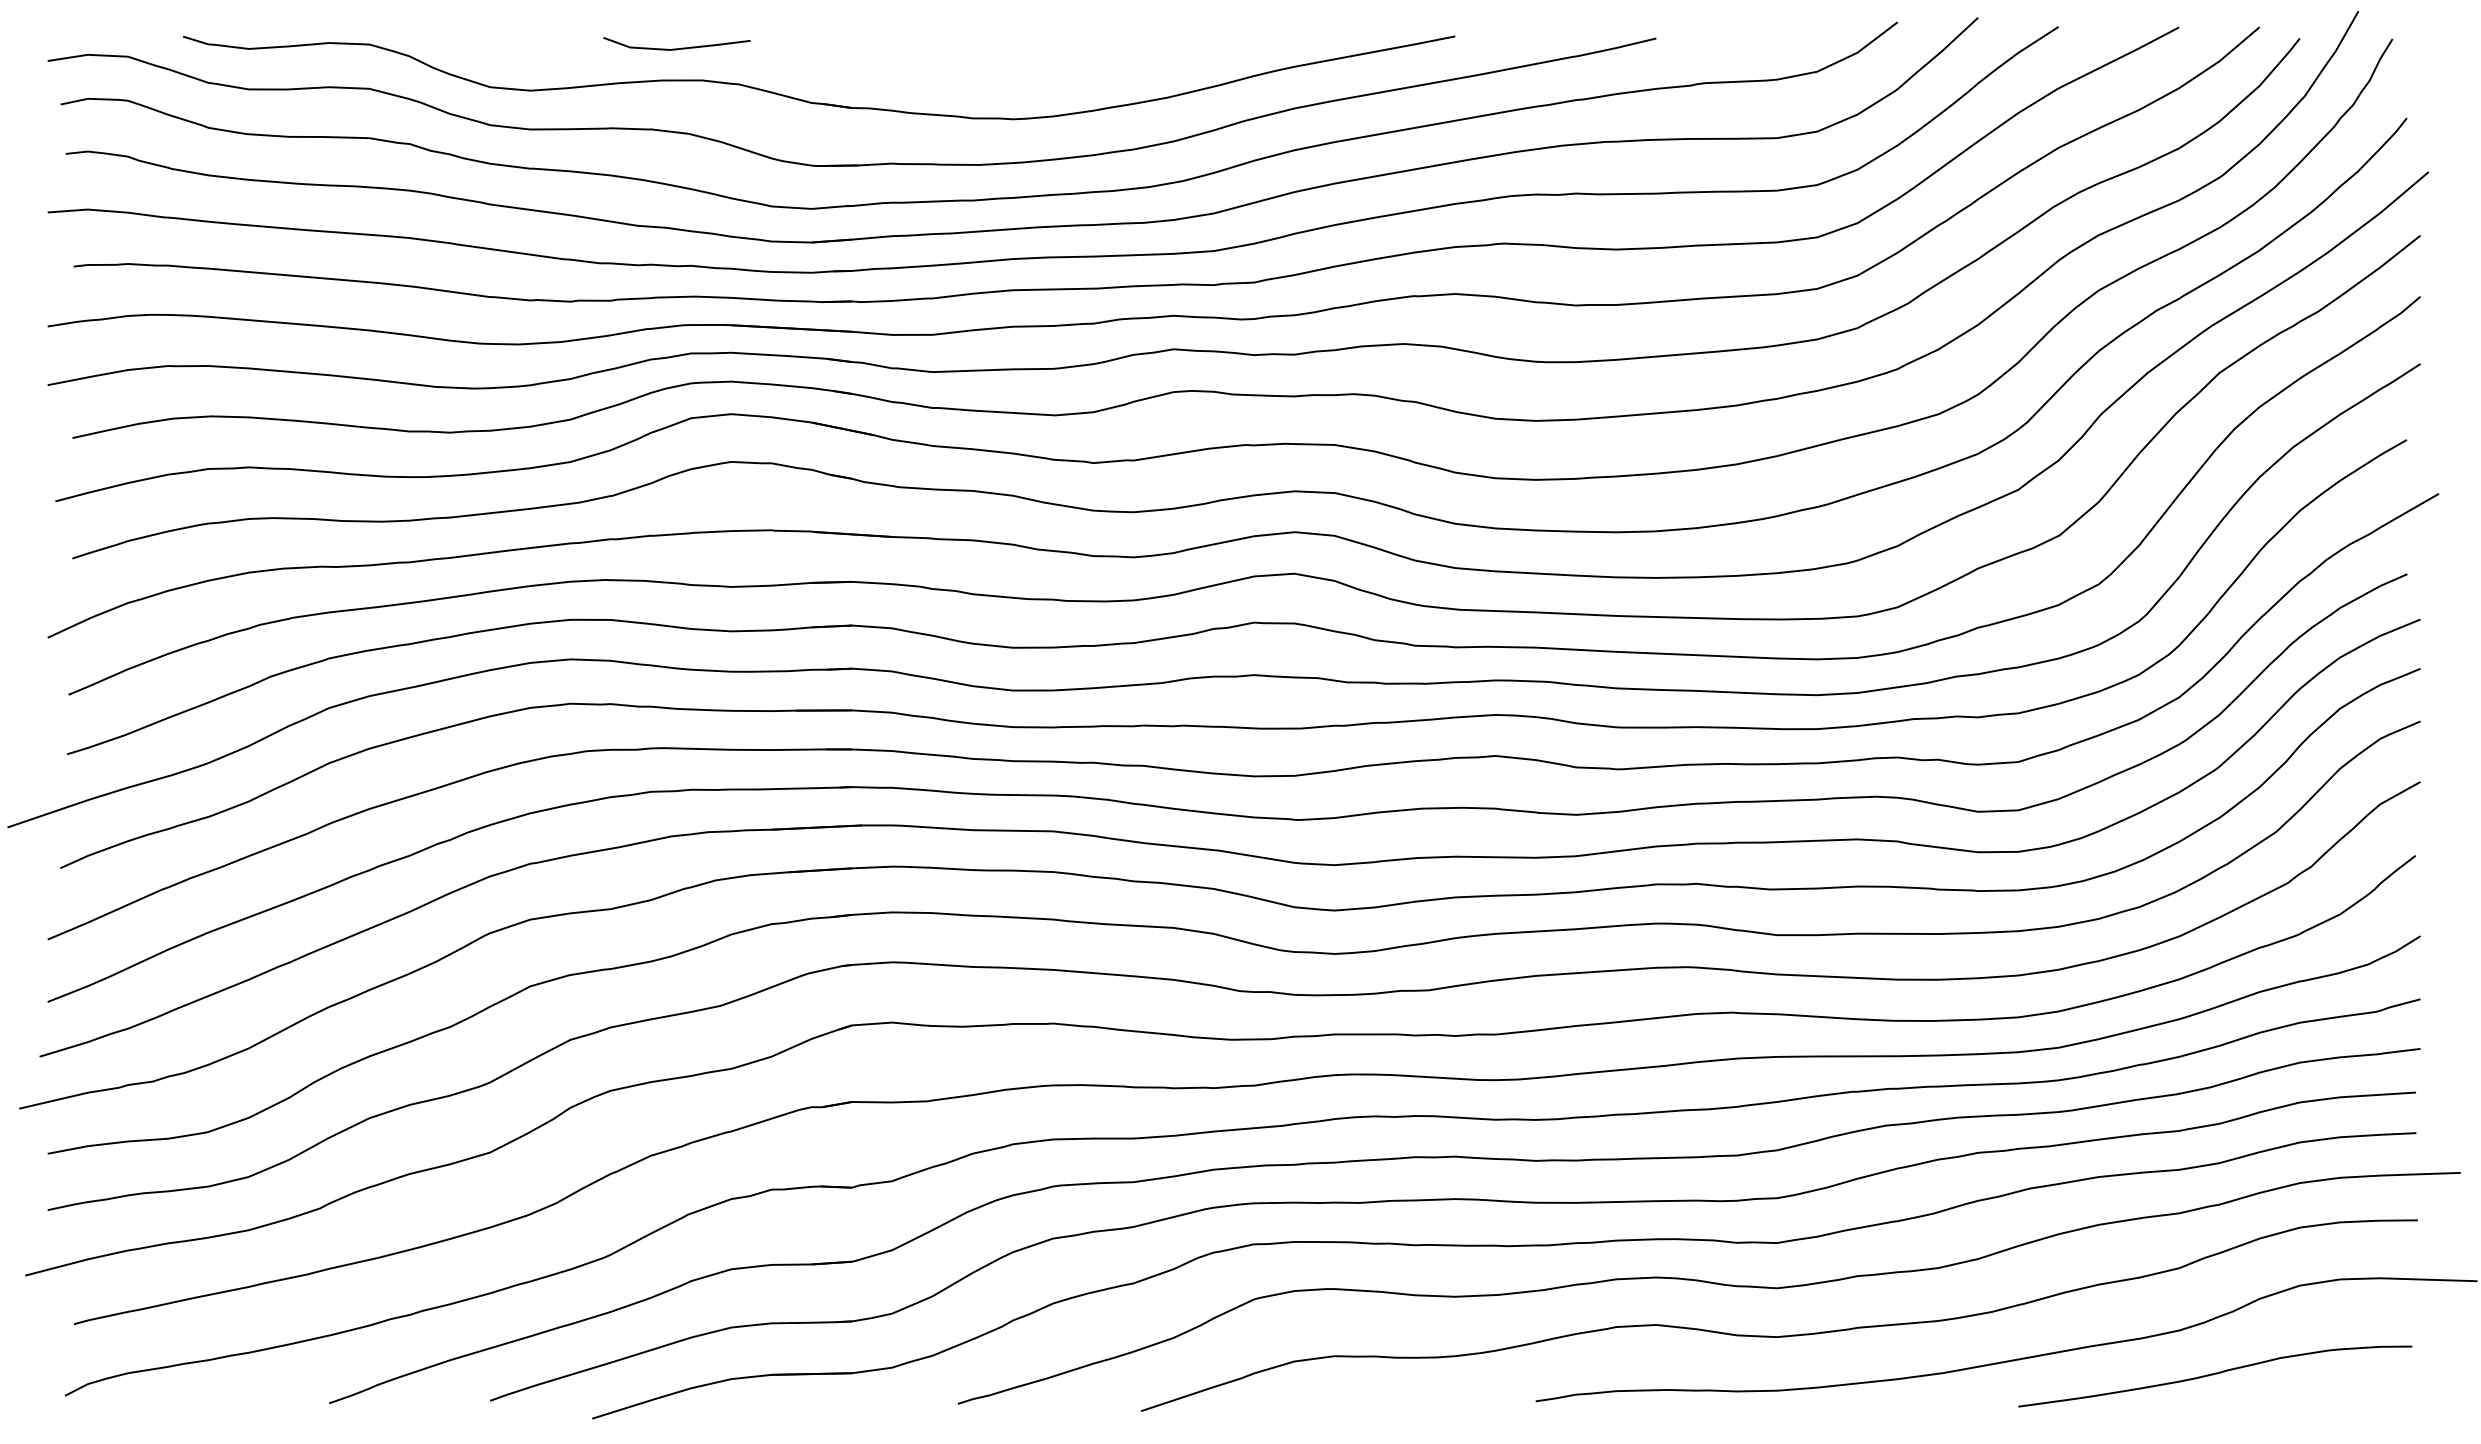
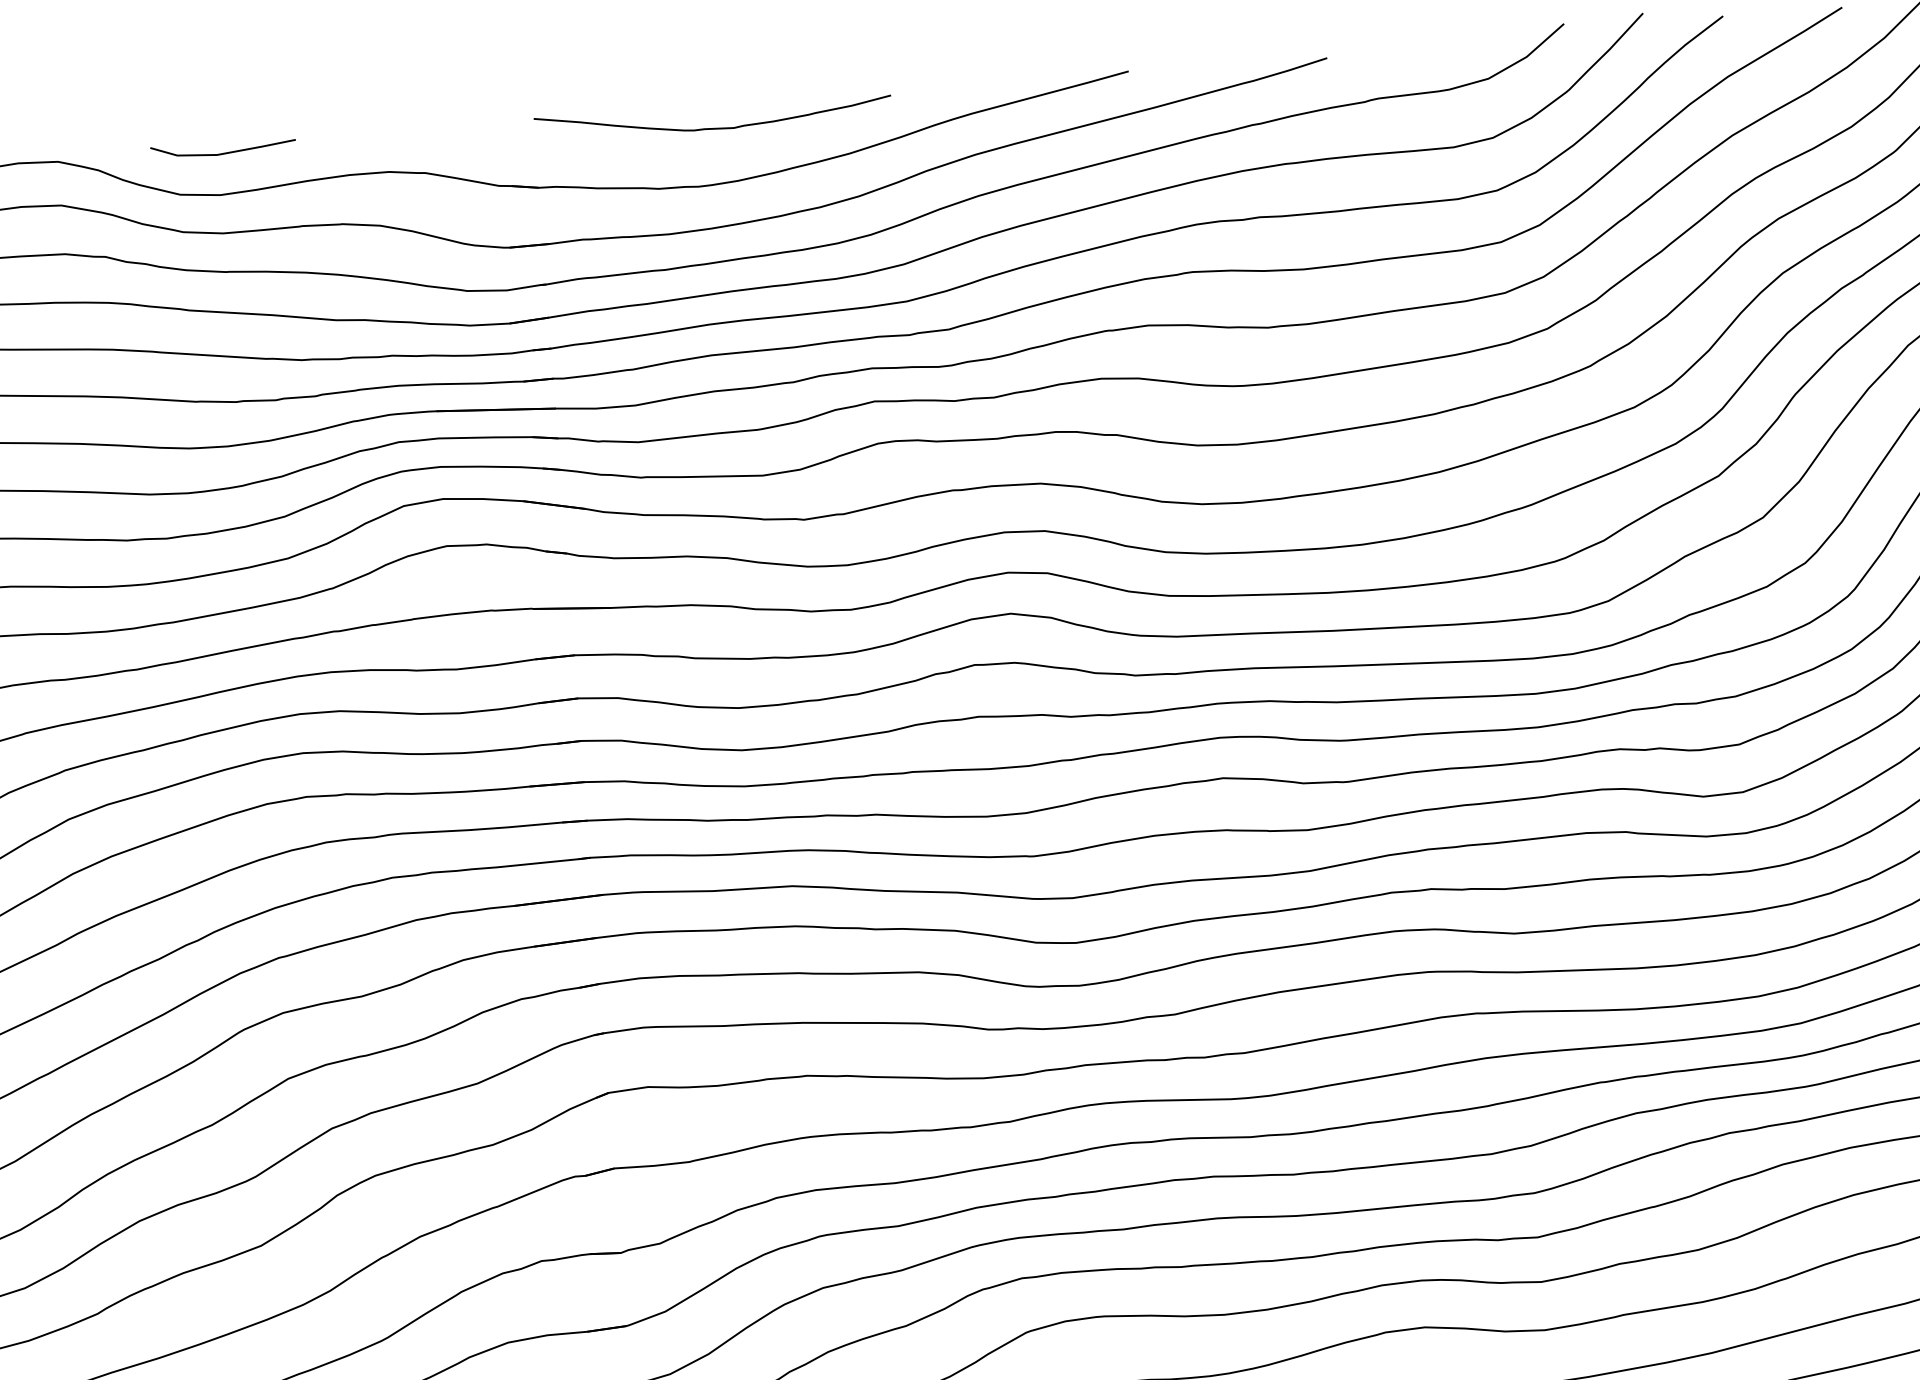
line: (676, 48) -> (223, 153), moved
curve: (1032, 61) -> (713, 128), added

